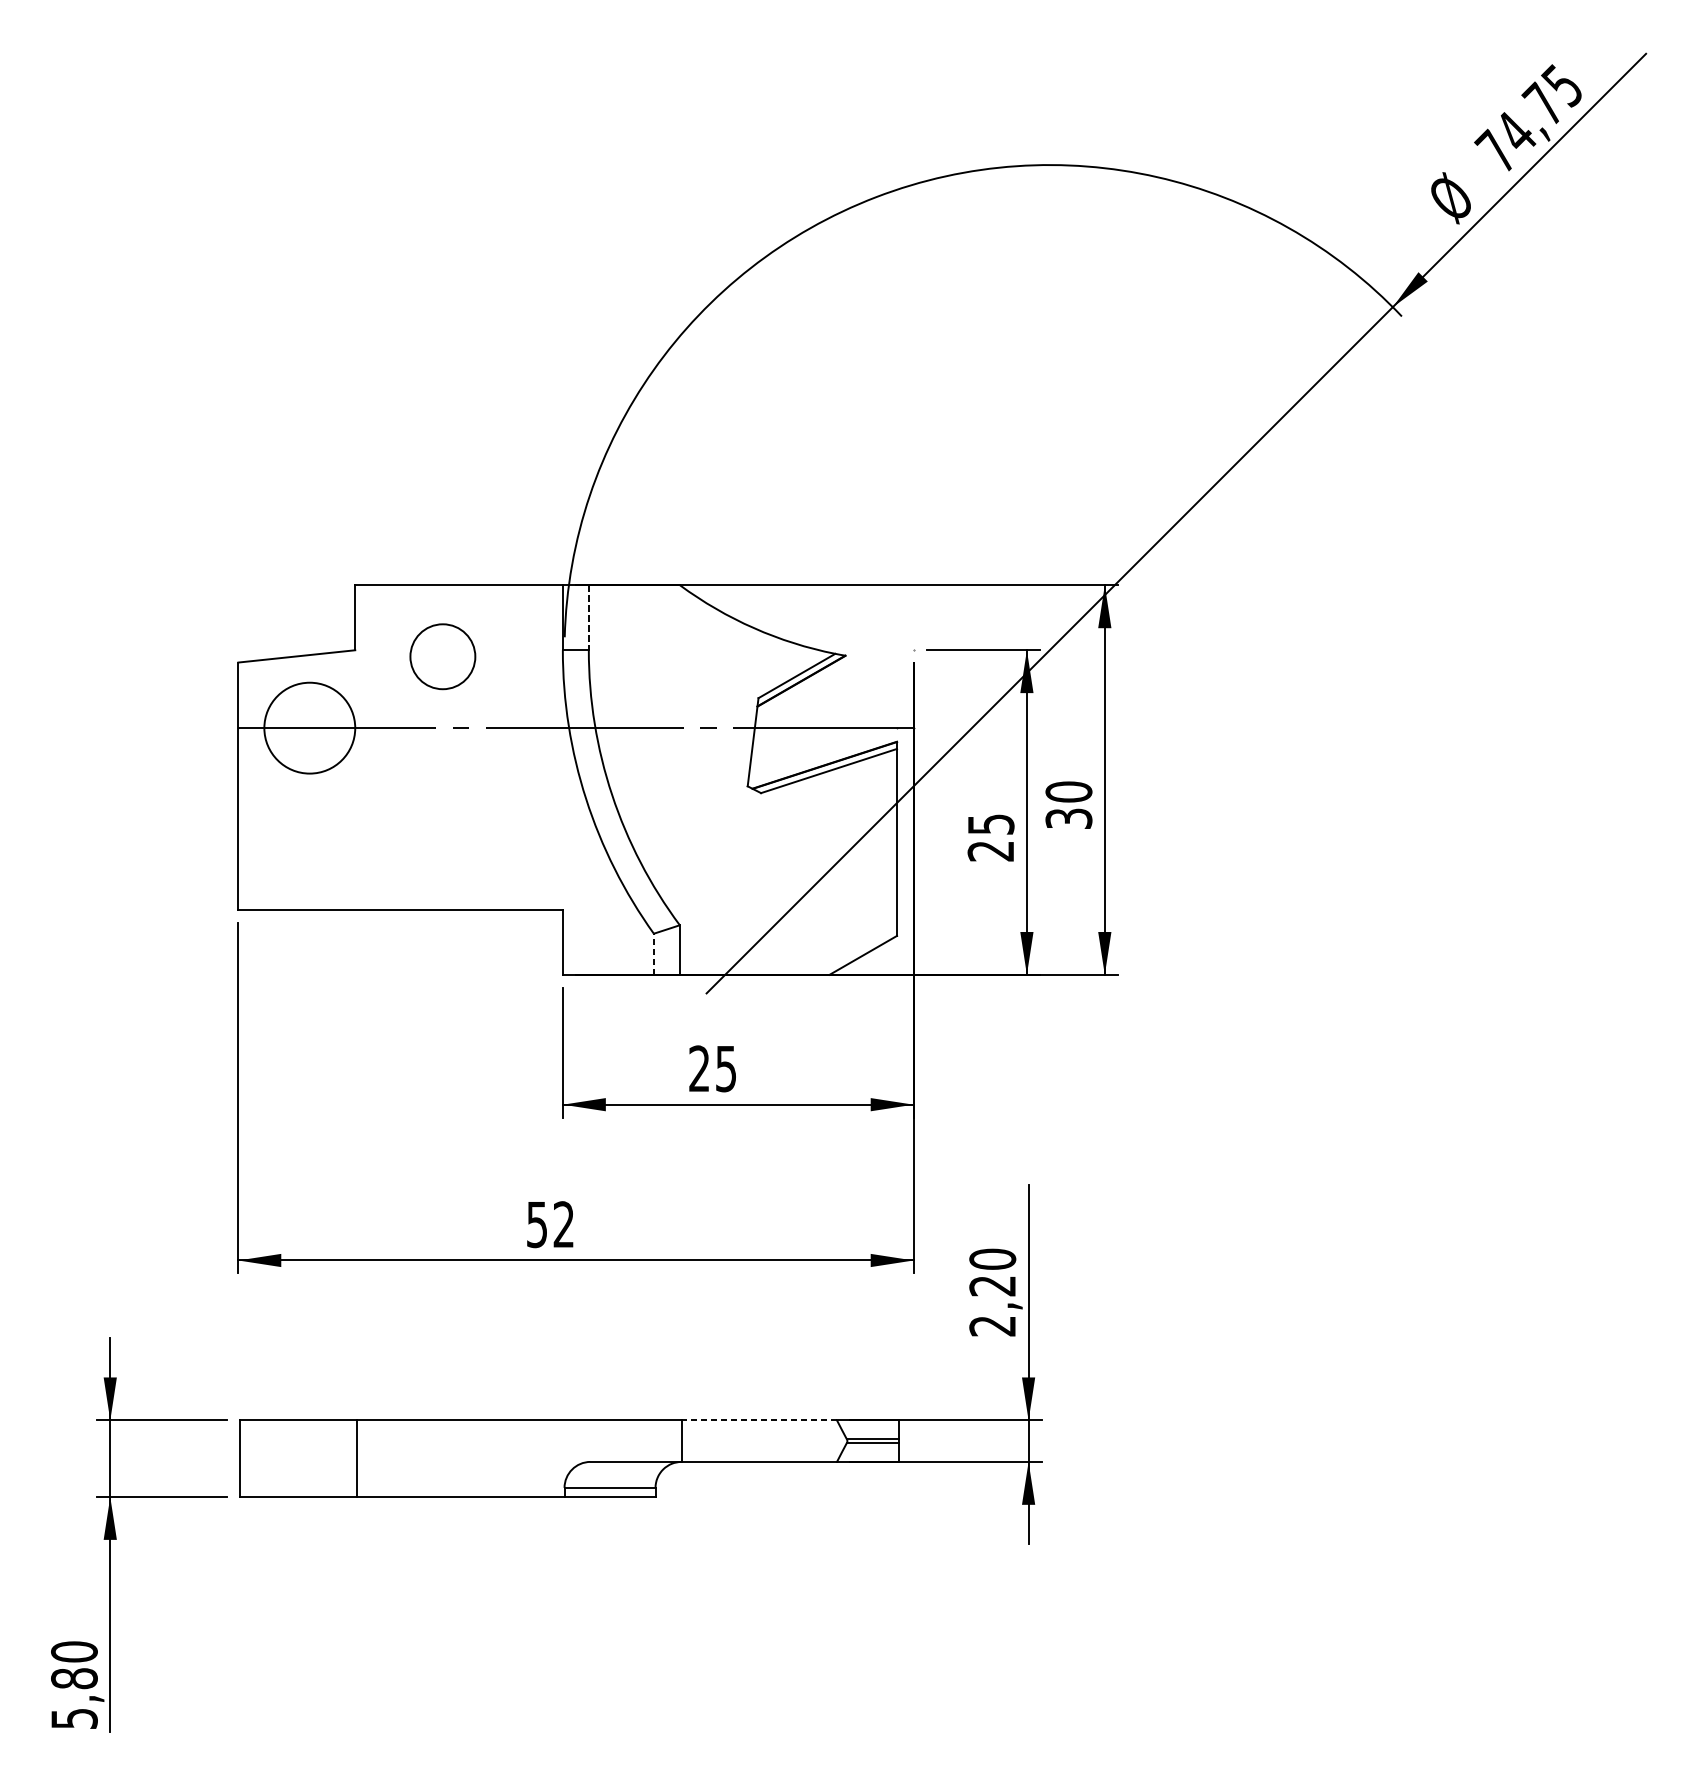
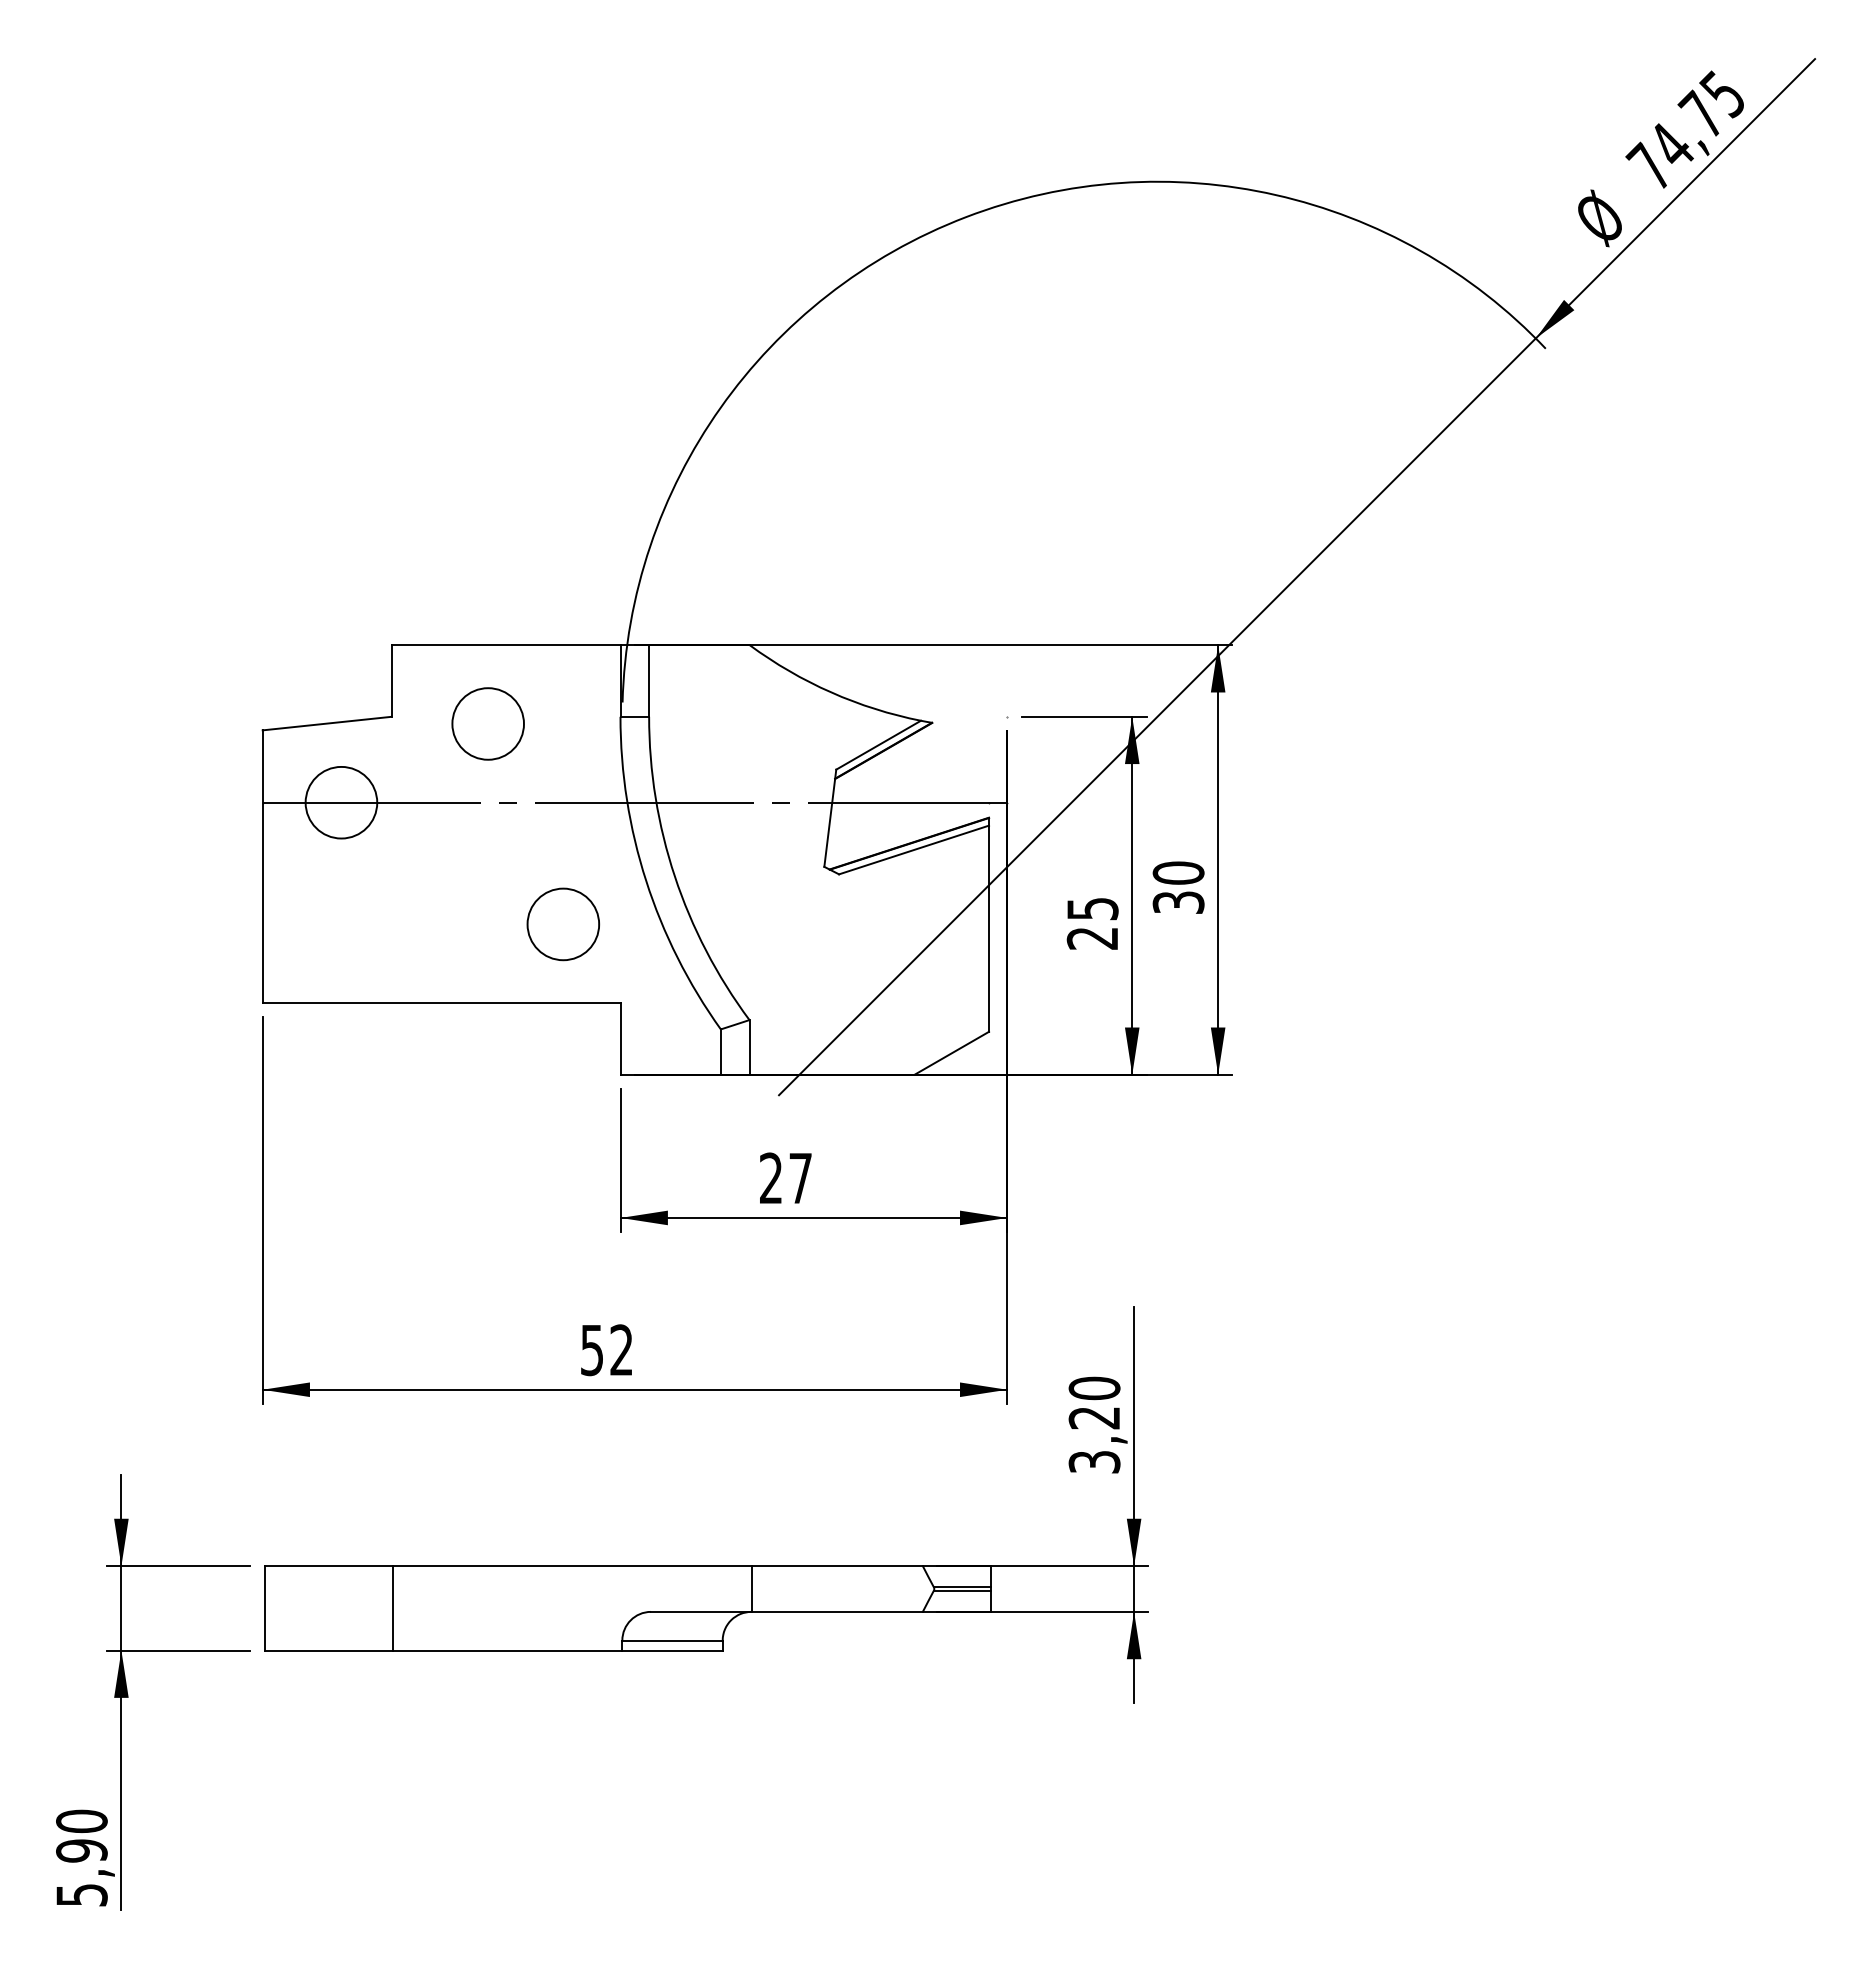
line: (589, 618) -> (649, 681), dashed -> solid
circle: (309, 727) -> (341, 802), size x0.71
circle: (510, 838) -> (562, 924), added
line: (653, 954) -> (720, 1052), dashed -> solid
text: (726, 1068) -> (800, 1178), 25 -> 27
text: (992, 1326) -> (1094, 1462), 2,20 -> 3,20
line: (759, 1420) -> (837, 1566), dashed -> solid
text: (74, 1678) -> (81, 1850), 5,80 -> 5,90

